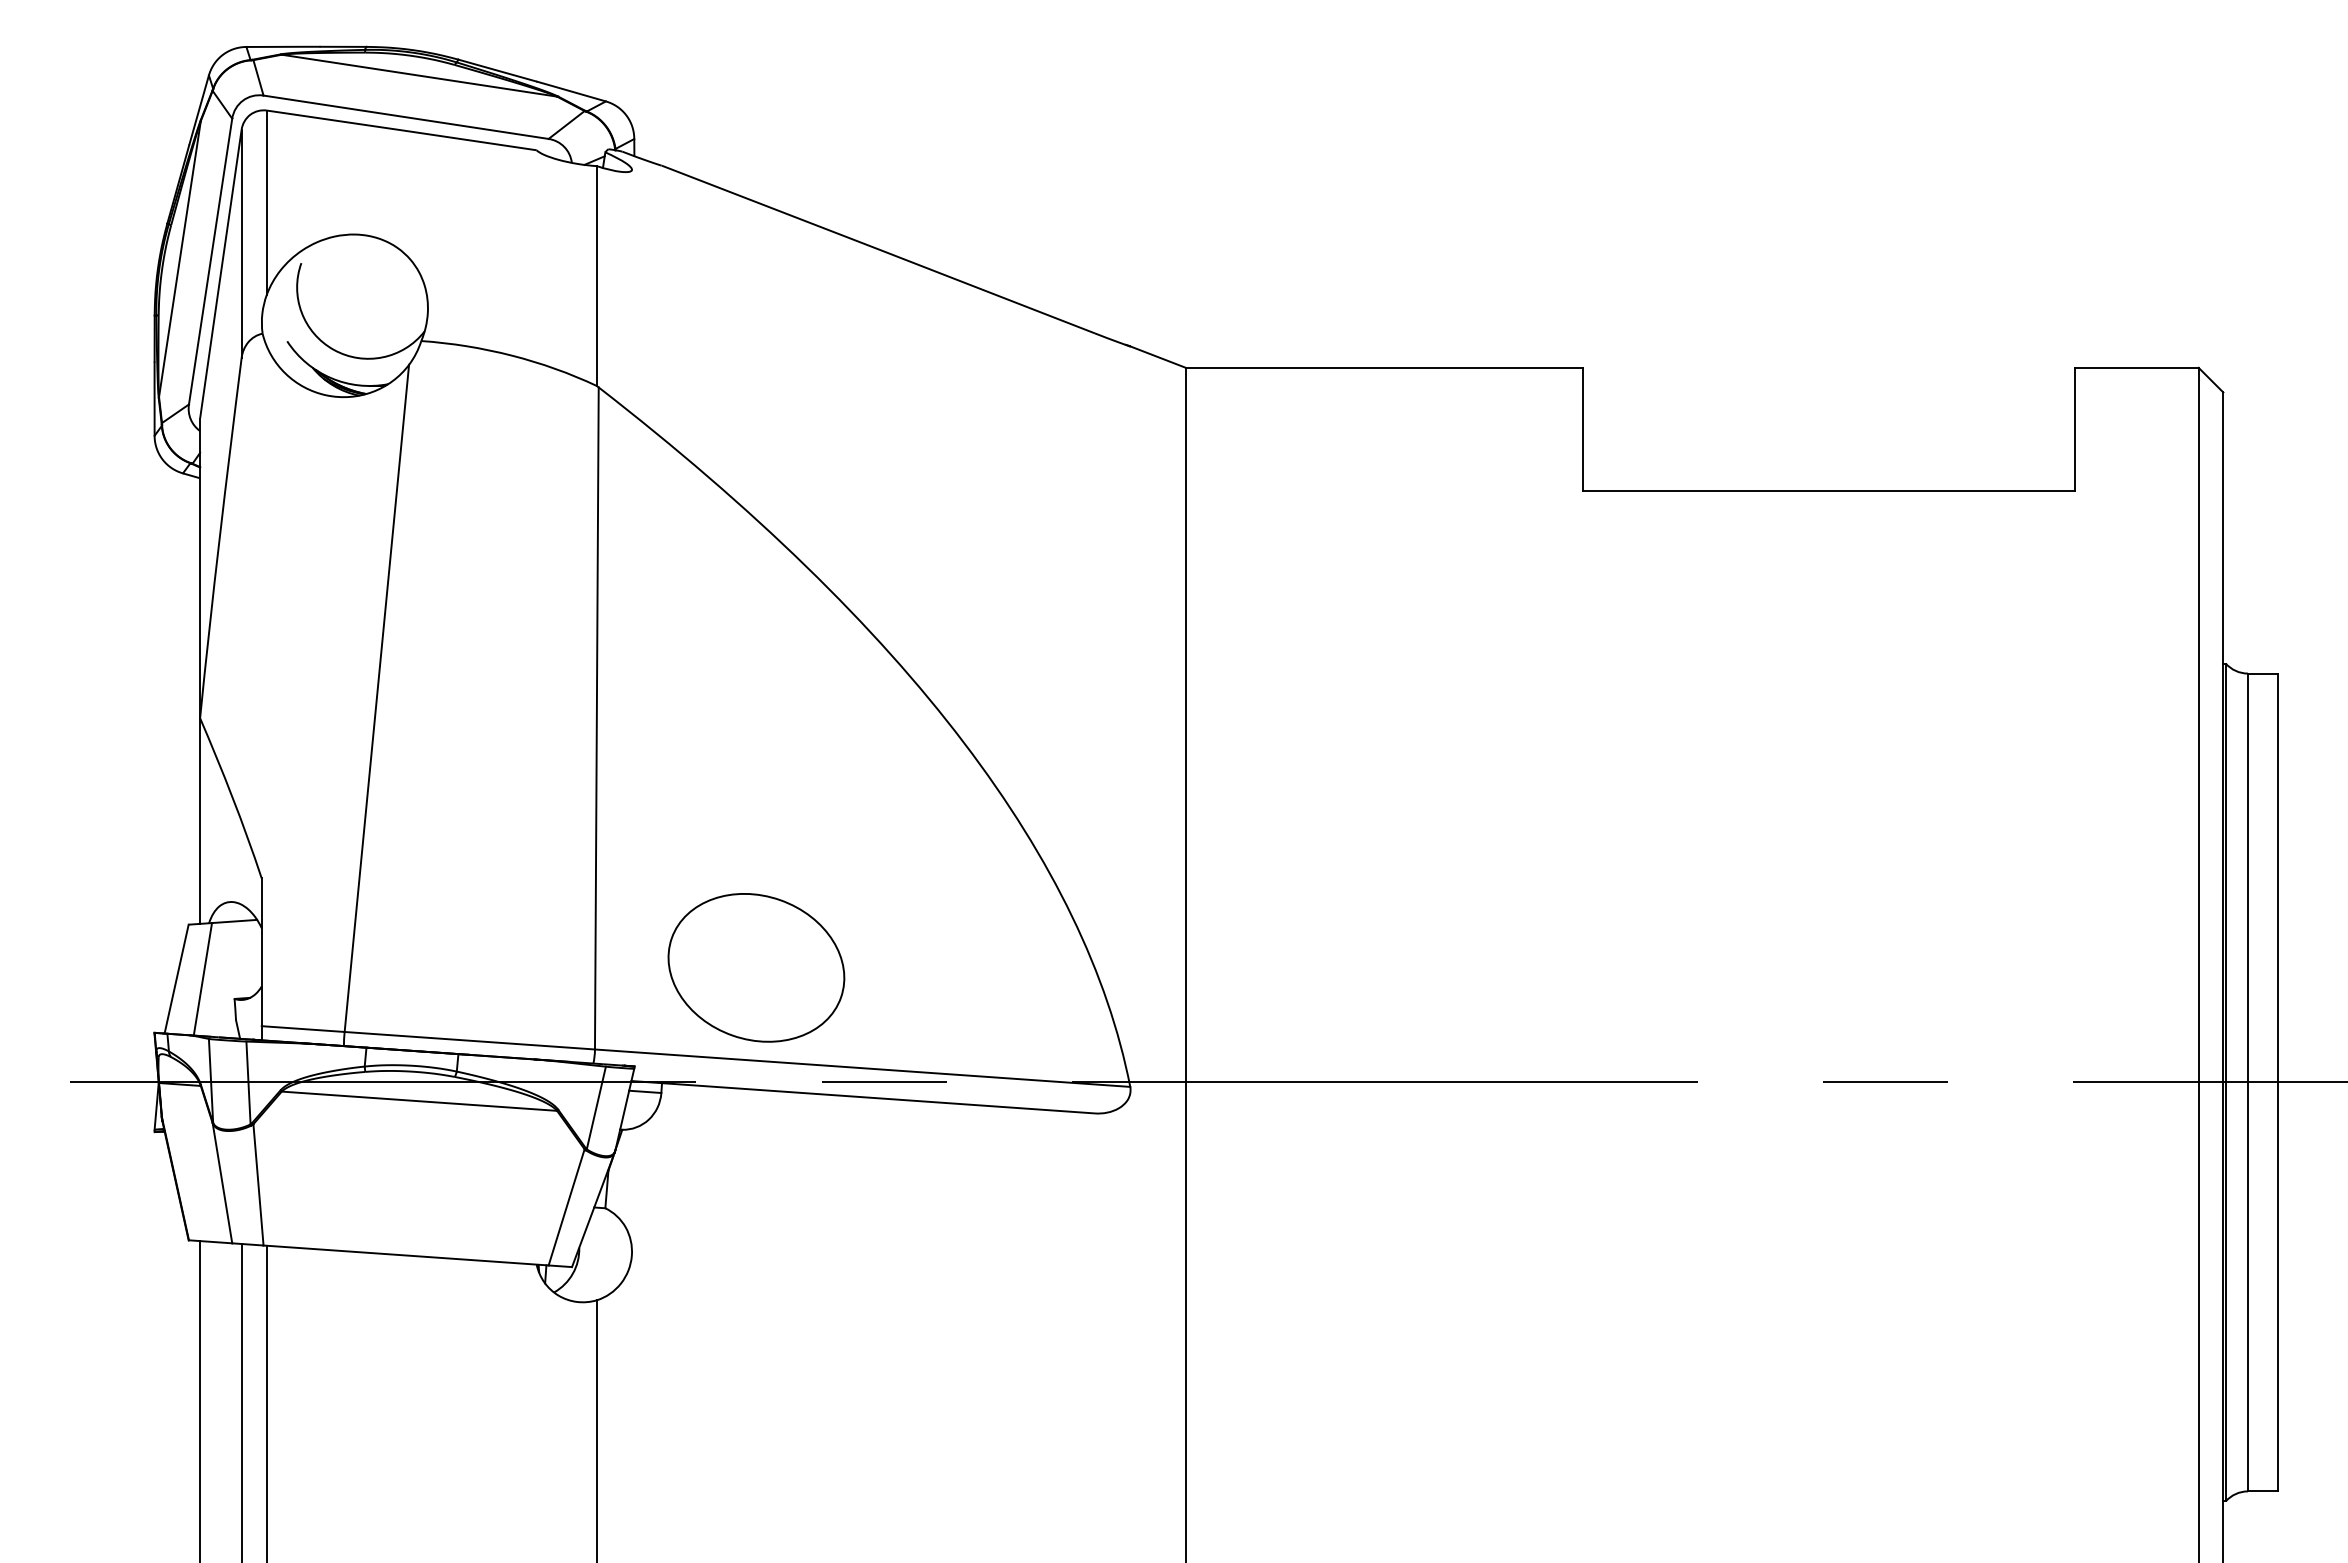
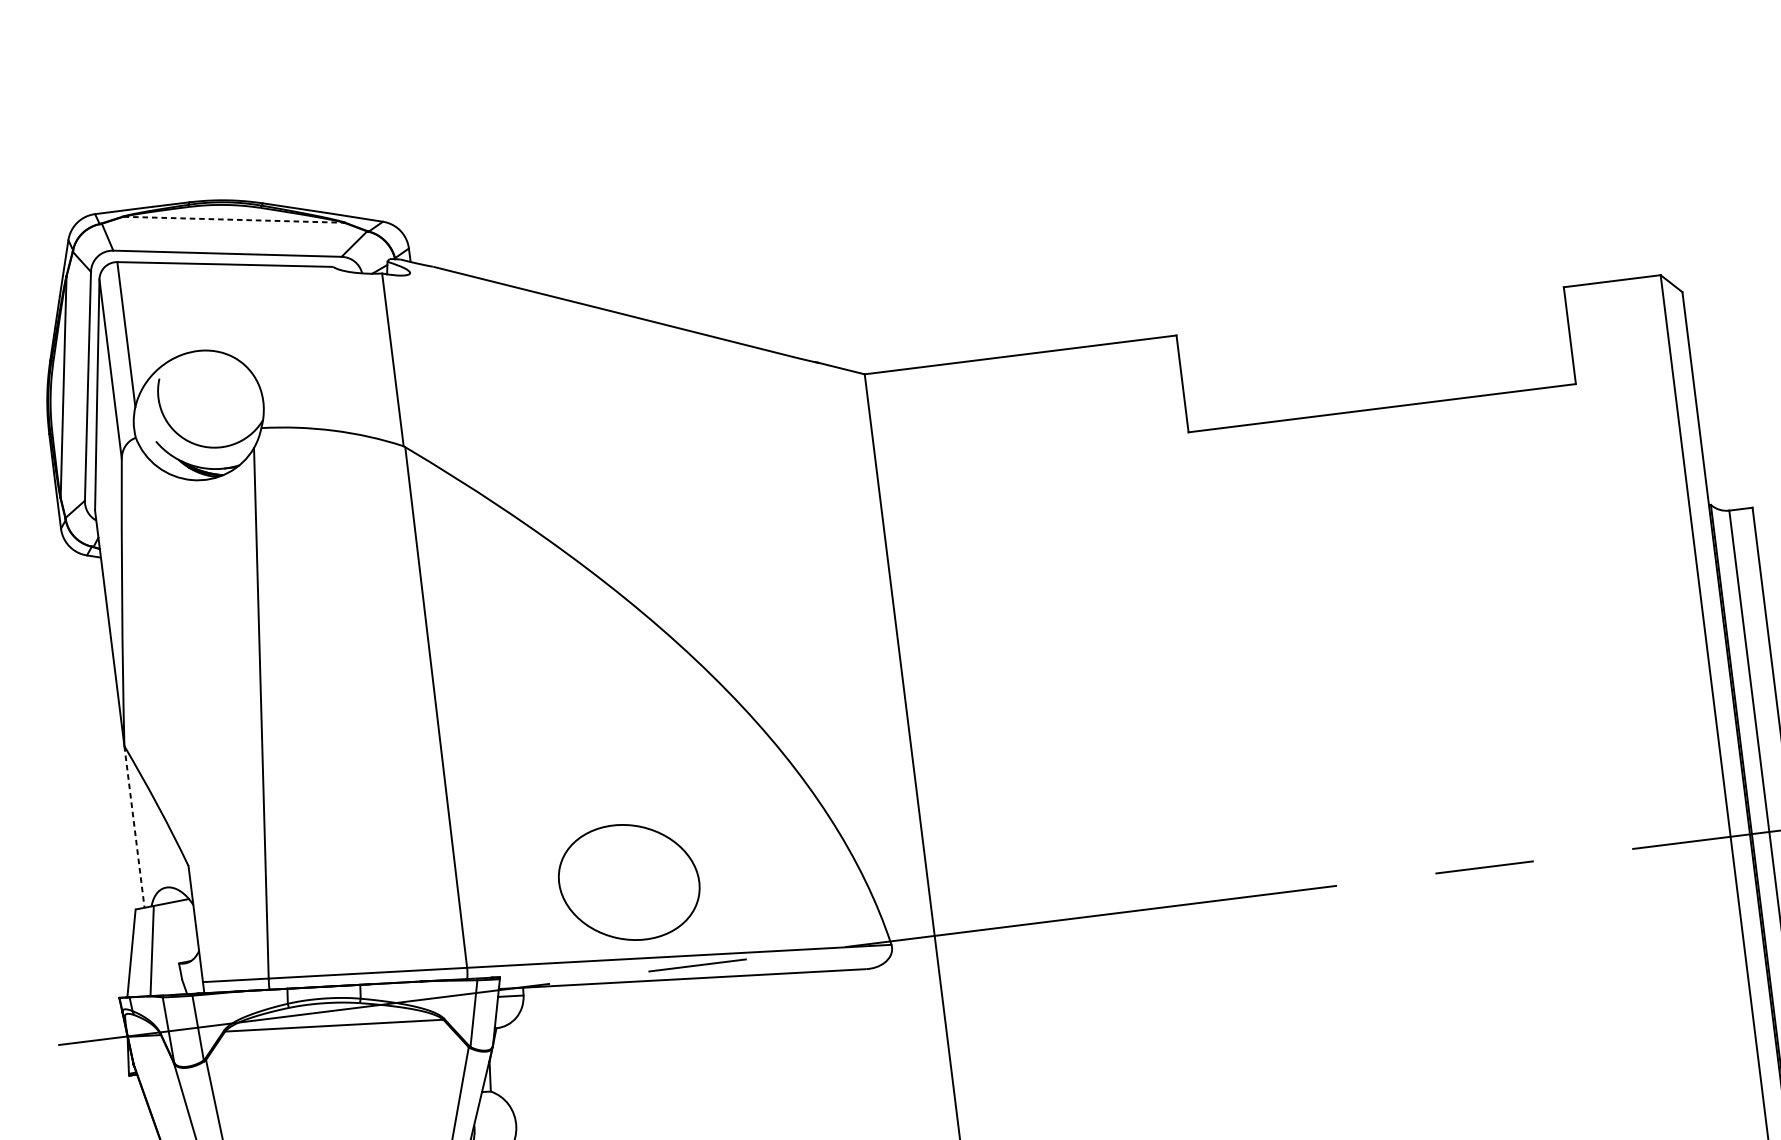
line: (419, 75) -> (233, 219), solid -> dashed
line: (200, 821) -> (134, 827), solid -> dashed
part: (756, 967) -> (629, 882), moved

